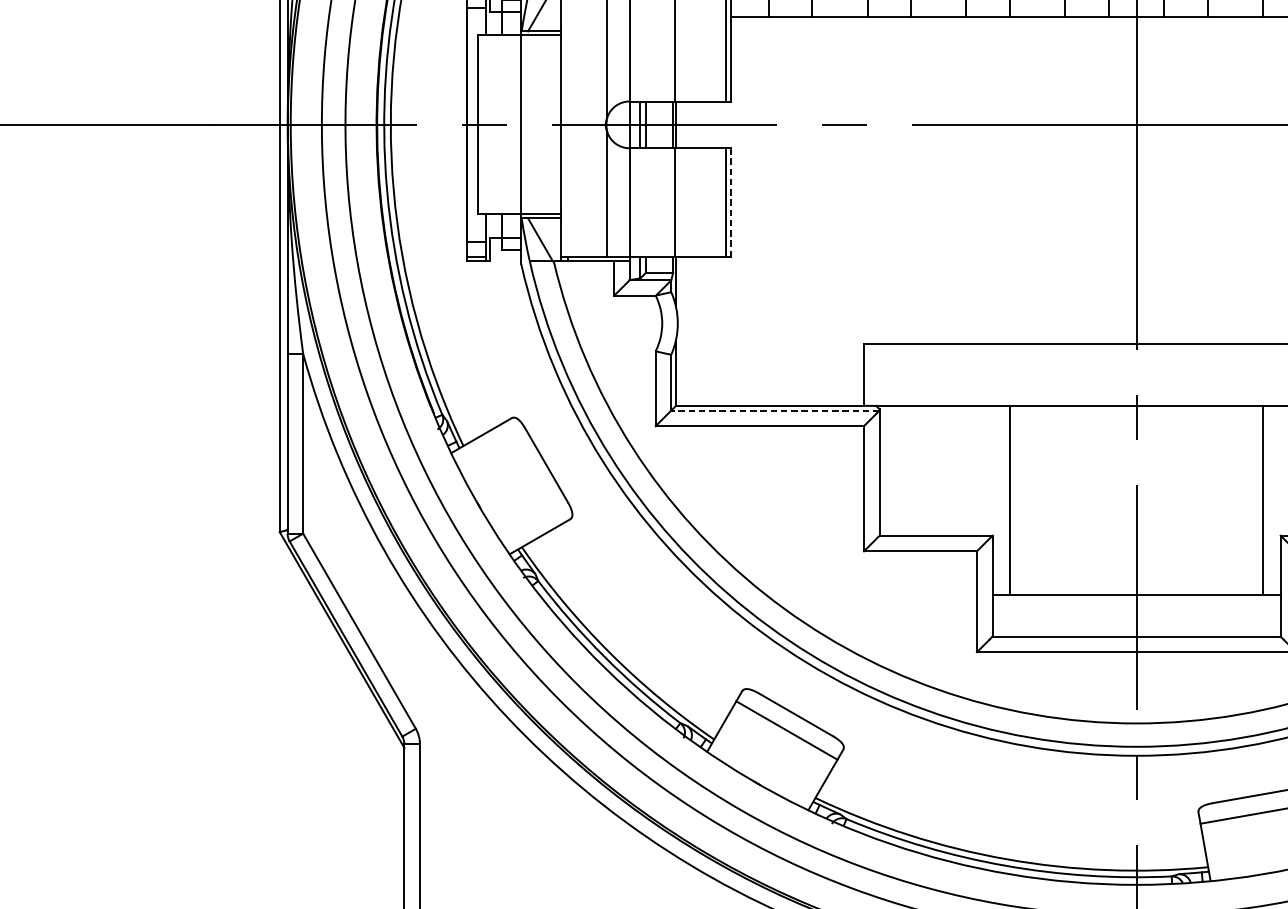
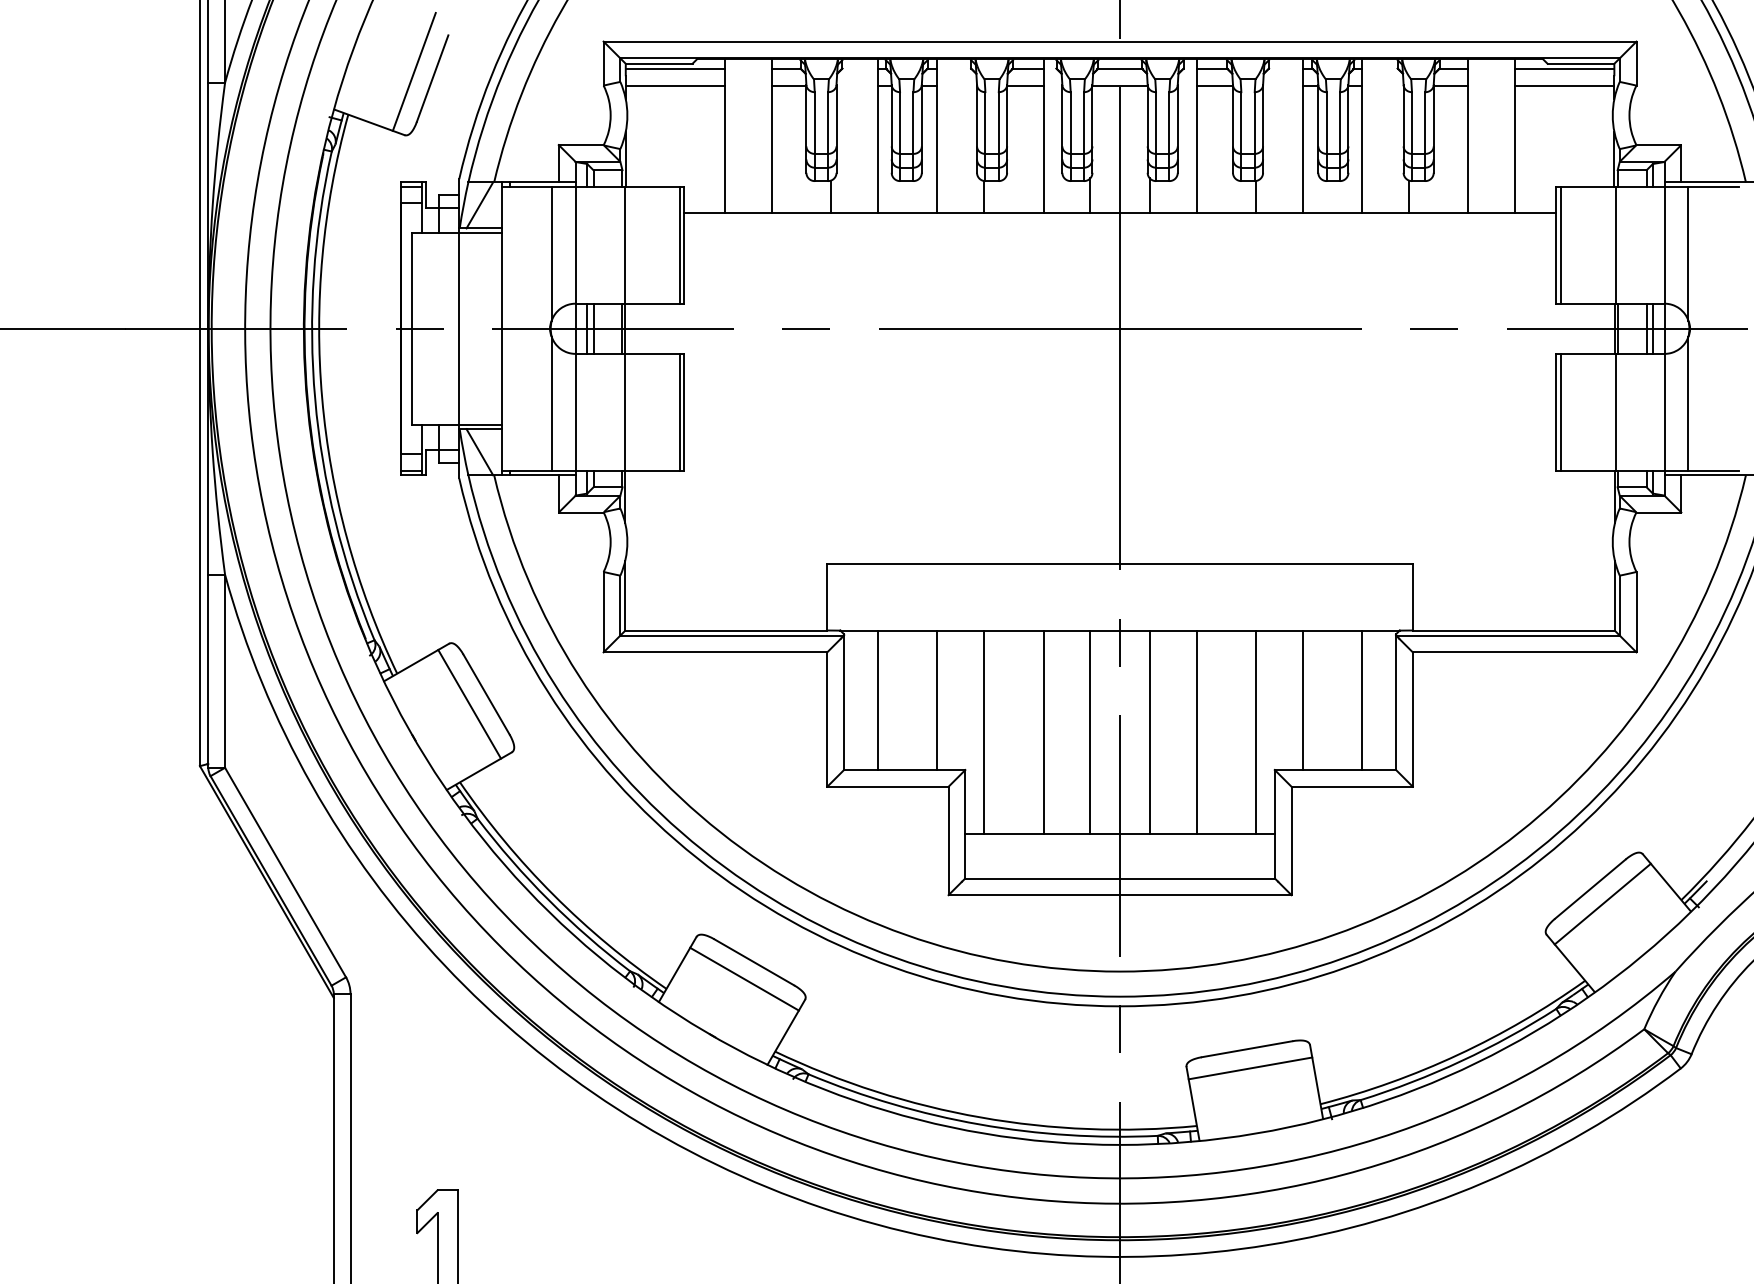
line: (731, 202) -> (684, 412), dashed -> solid
line: (775, 410) -> (732, 635), dashed -> solid
line: (910, 471) -> (877, 700), added
line: (966, 471) -> (937, 700), added
line: (530, 473) -> (469, 703), added
line: (1065, 499) -> (1043, 731), added
line: (1109, 499) -> (1090, 731), added
line: (1164, 499) -> (1149, 731), added
line: (1207, 499) -> (1196, 731), added

